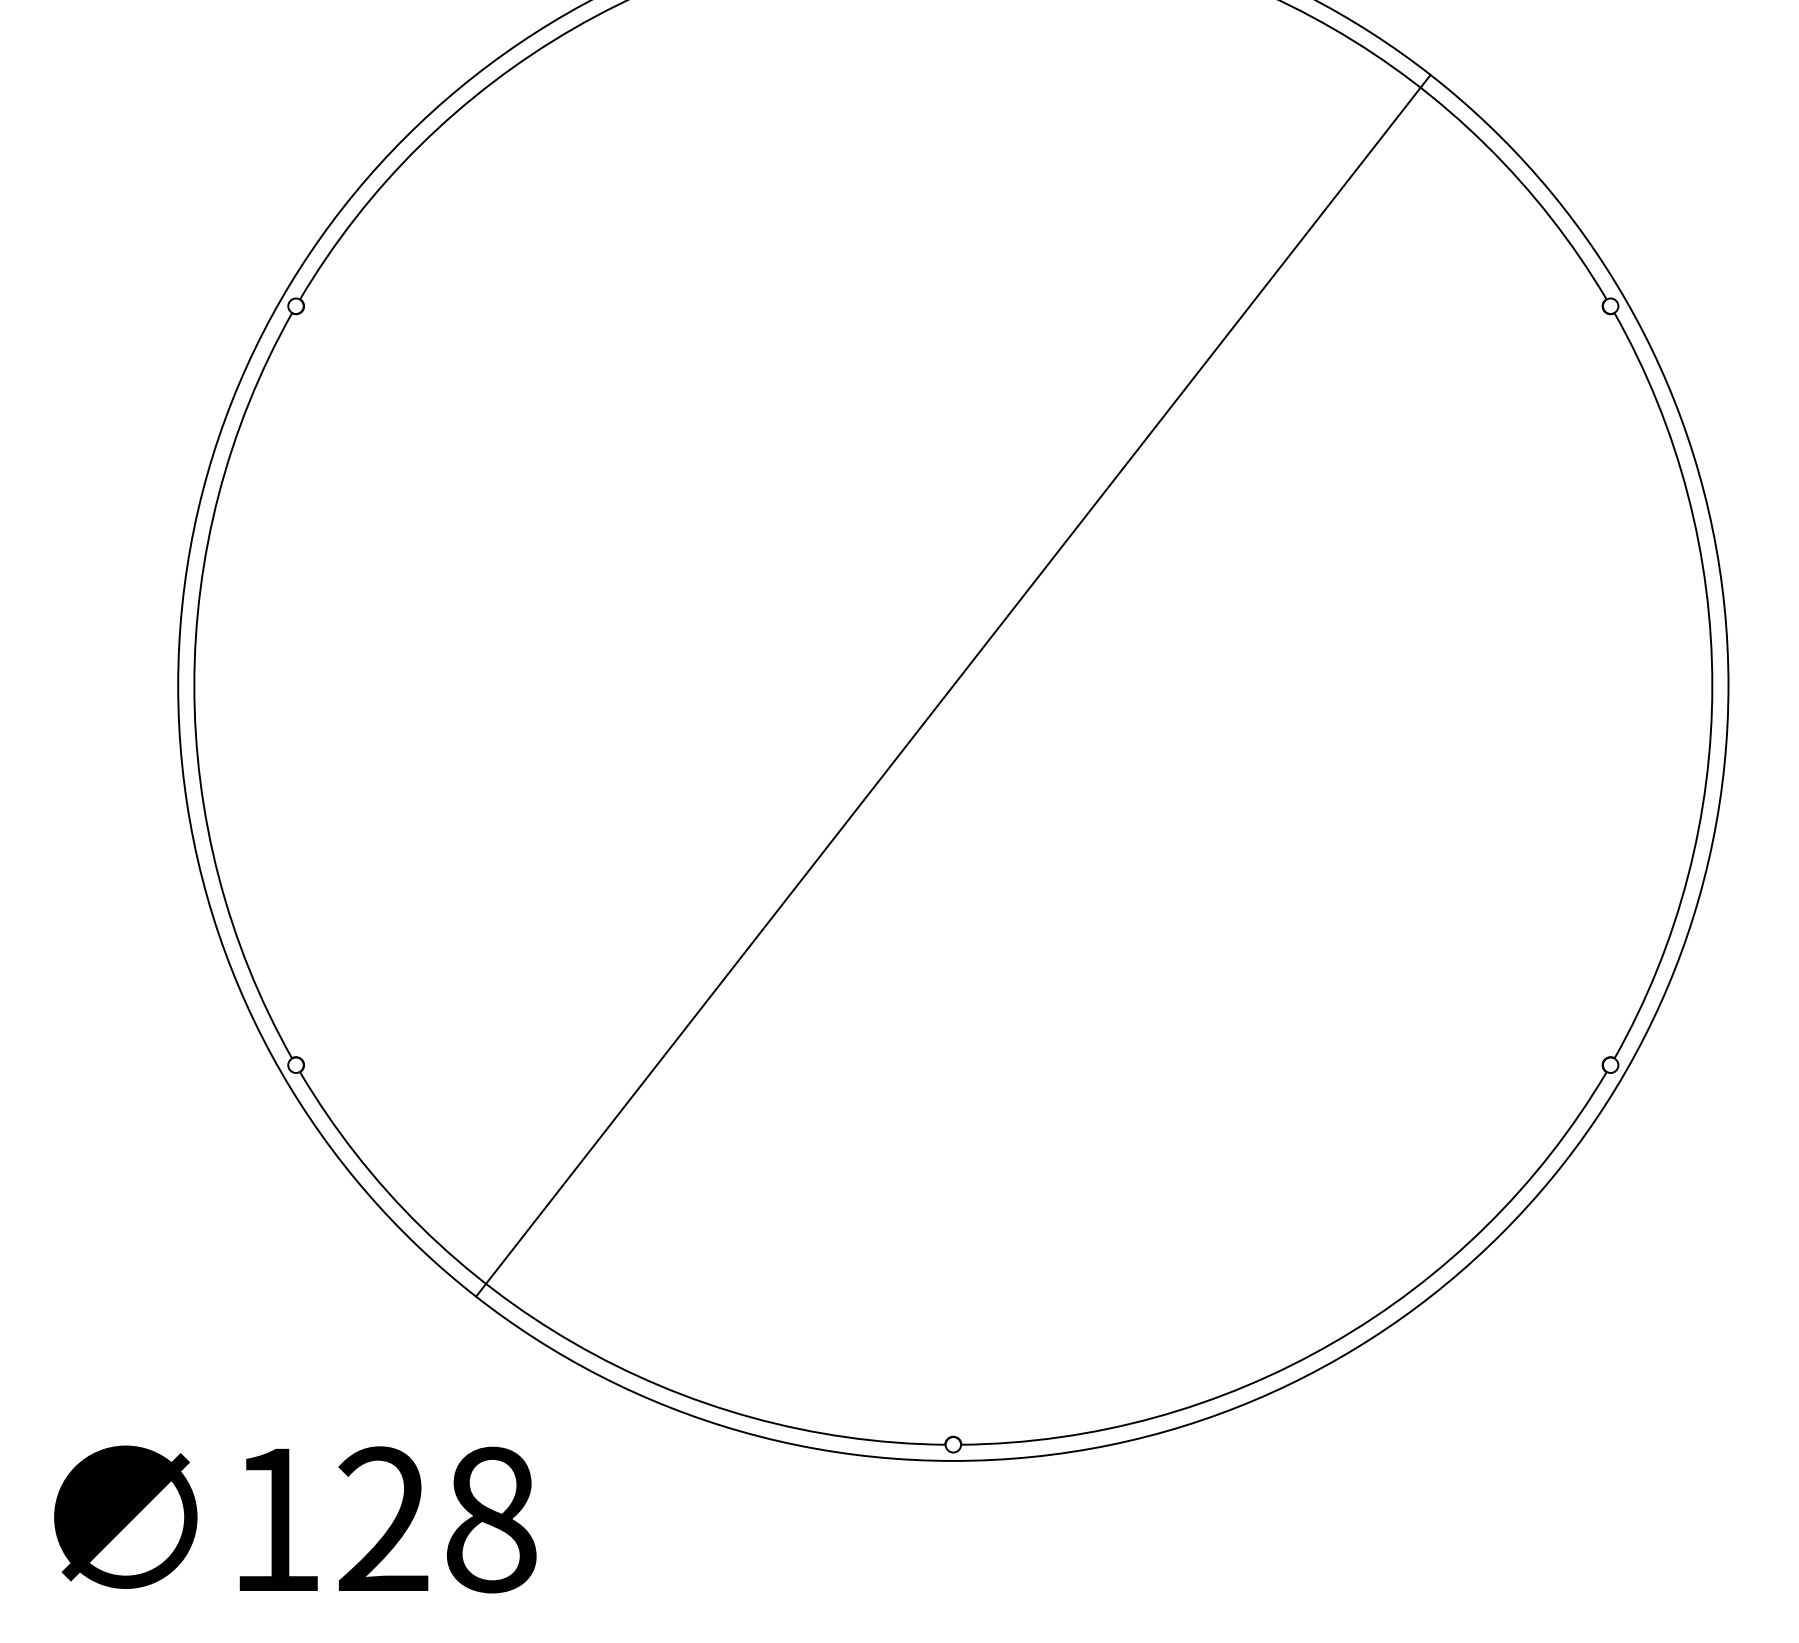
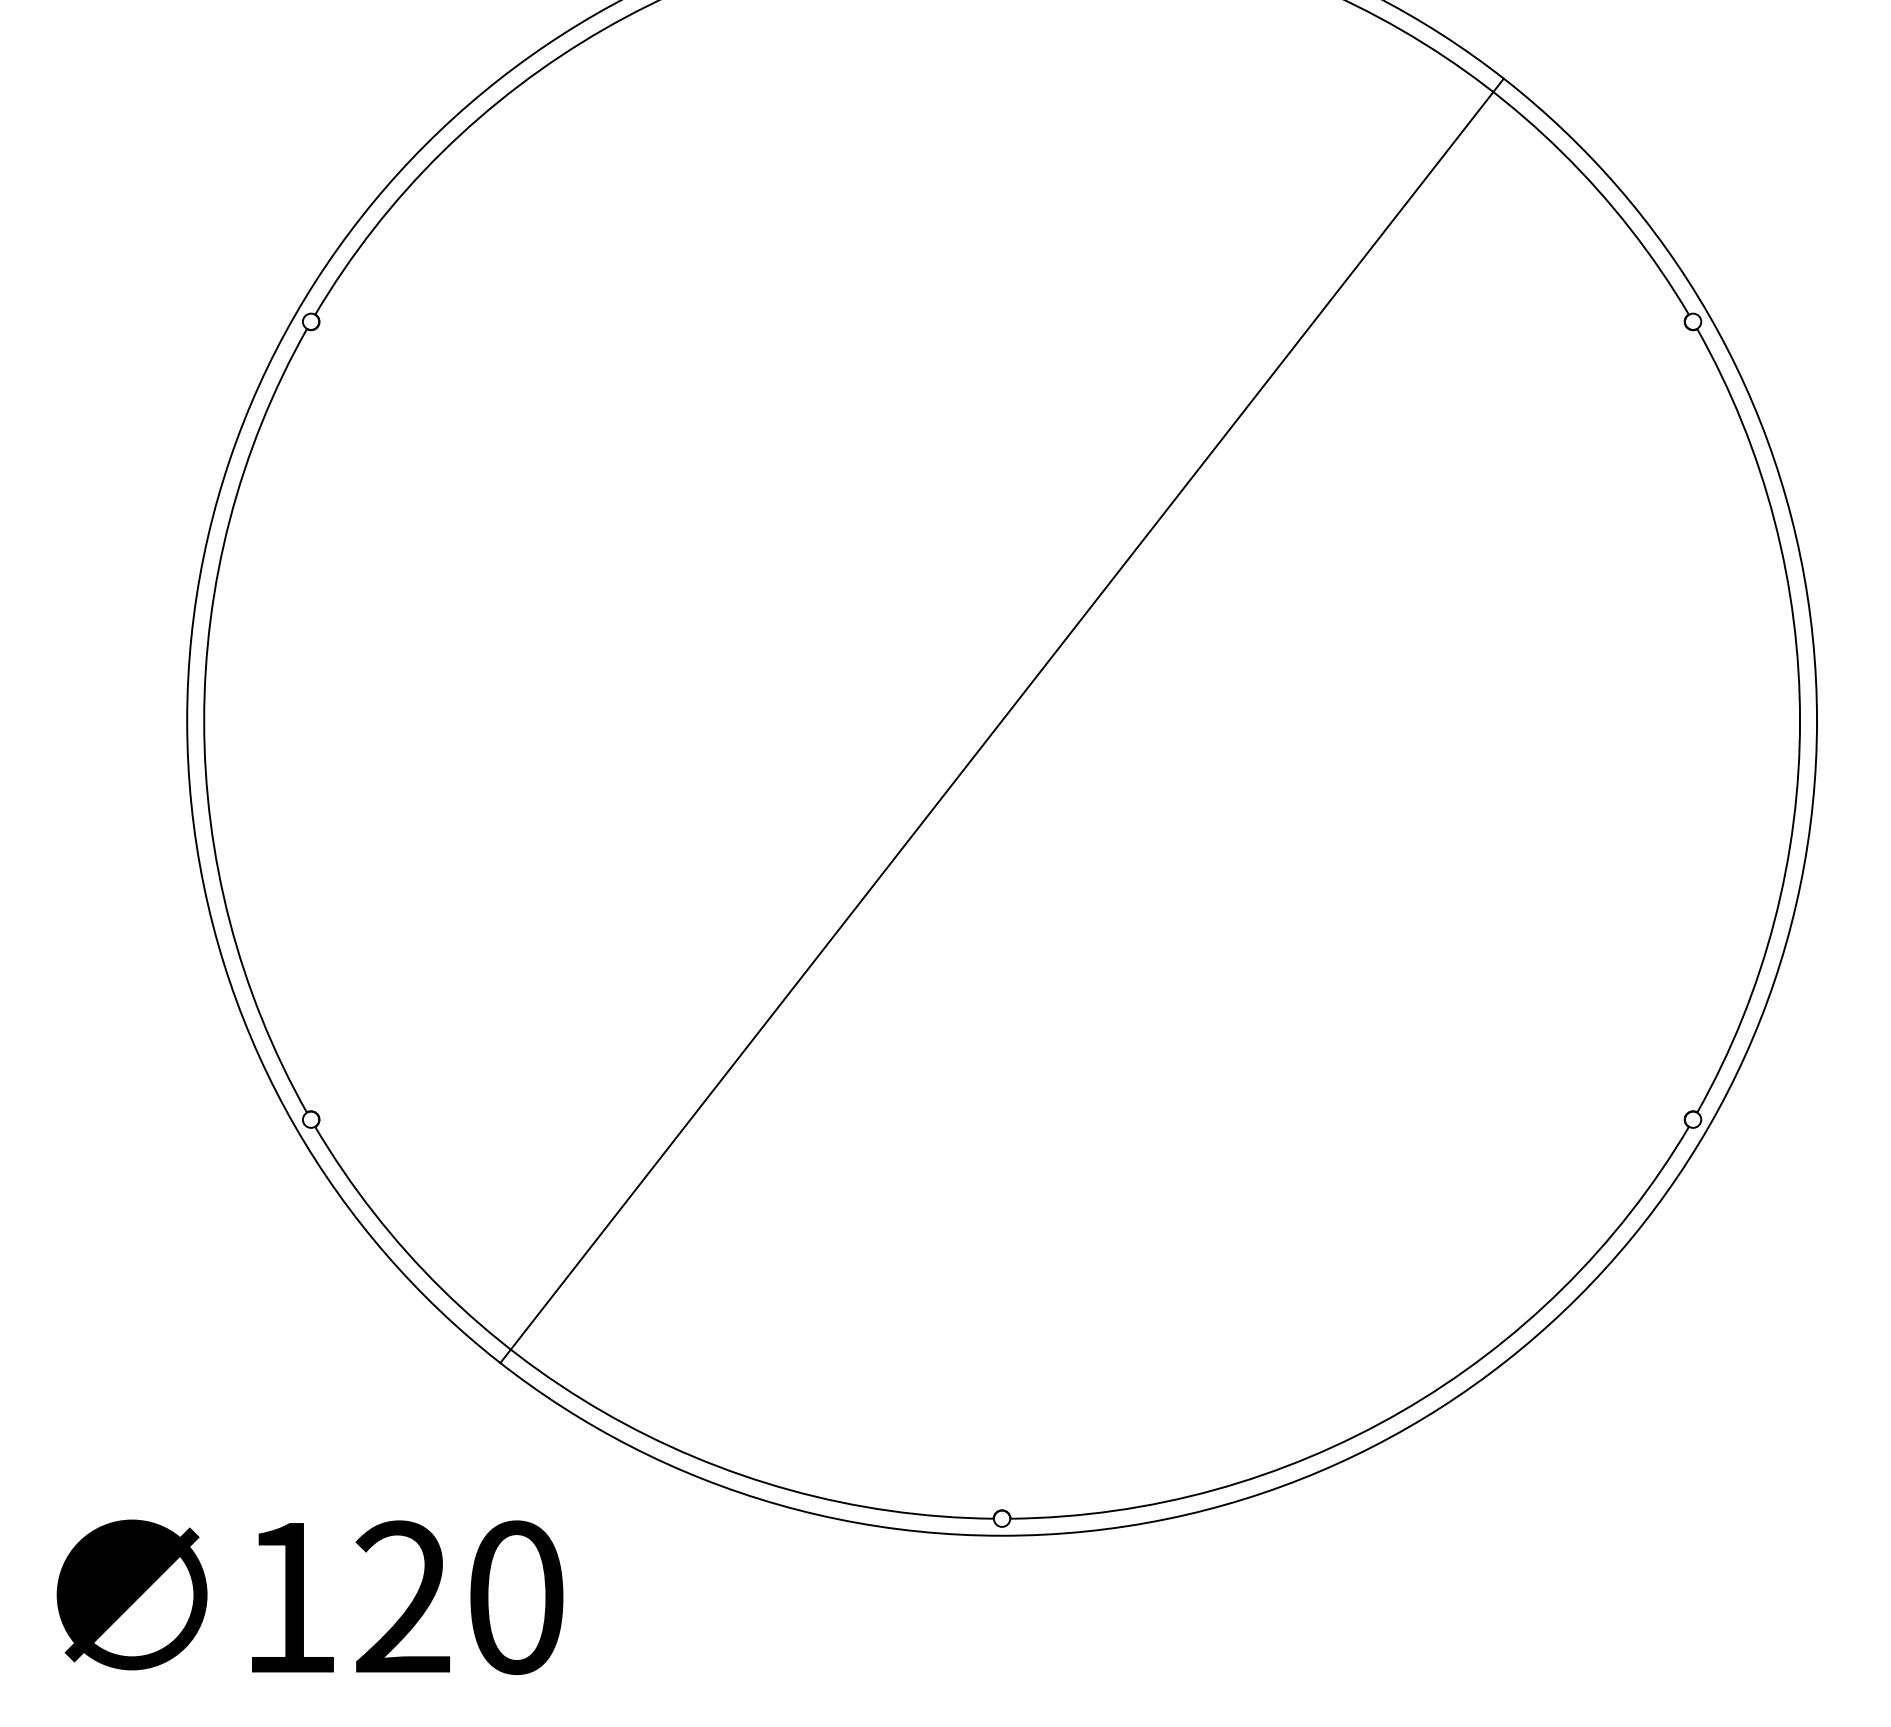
text: (491, 1519) -> (516, 1597), 128 -> 120

